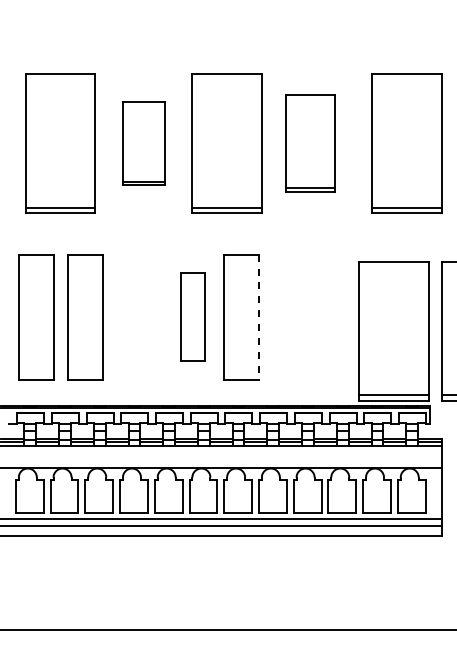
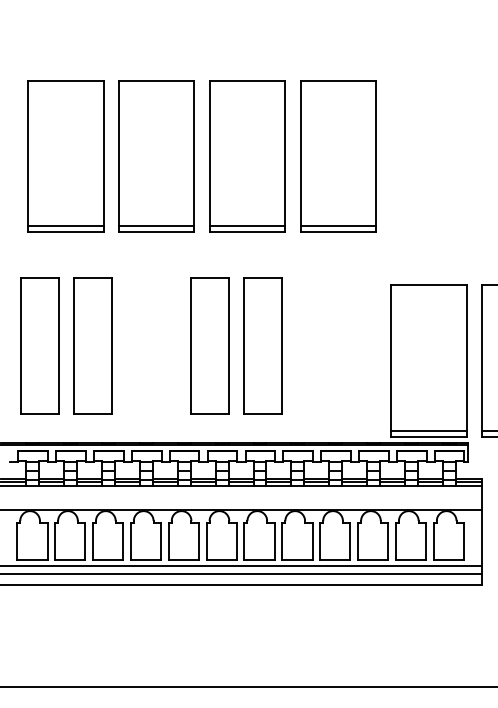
part: (143, 143) -> (156, 156), size x1.67
part: (310, 143) -> (338, 156), size x1.43
part: (406, 143) -> (443, 156), removed
part: (192, 316) -> (209, 345), size x1.43
line: (259, 317) -> (282, 346), dashed -> solid

